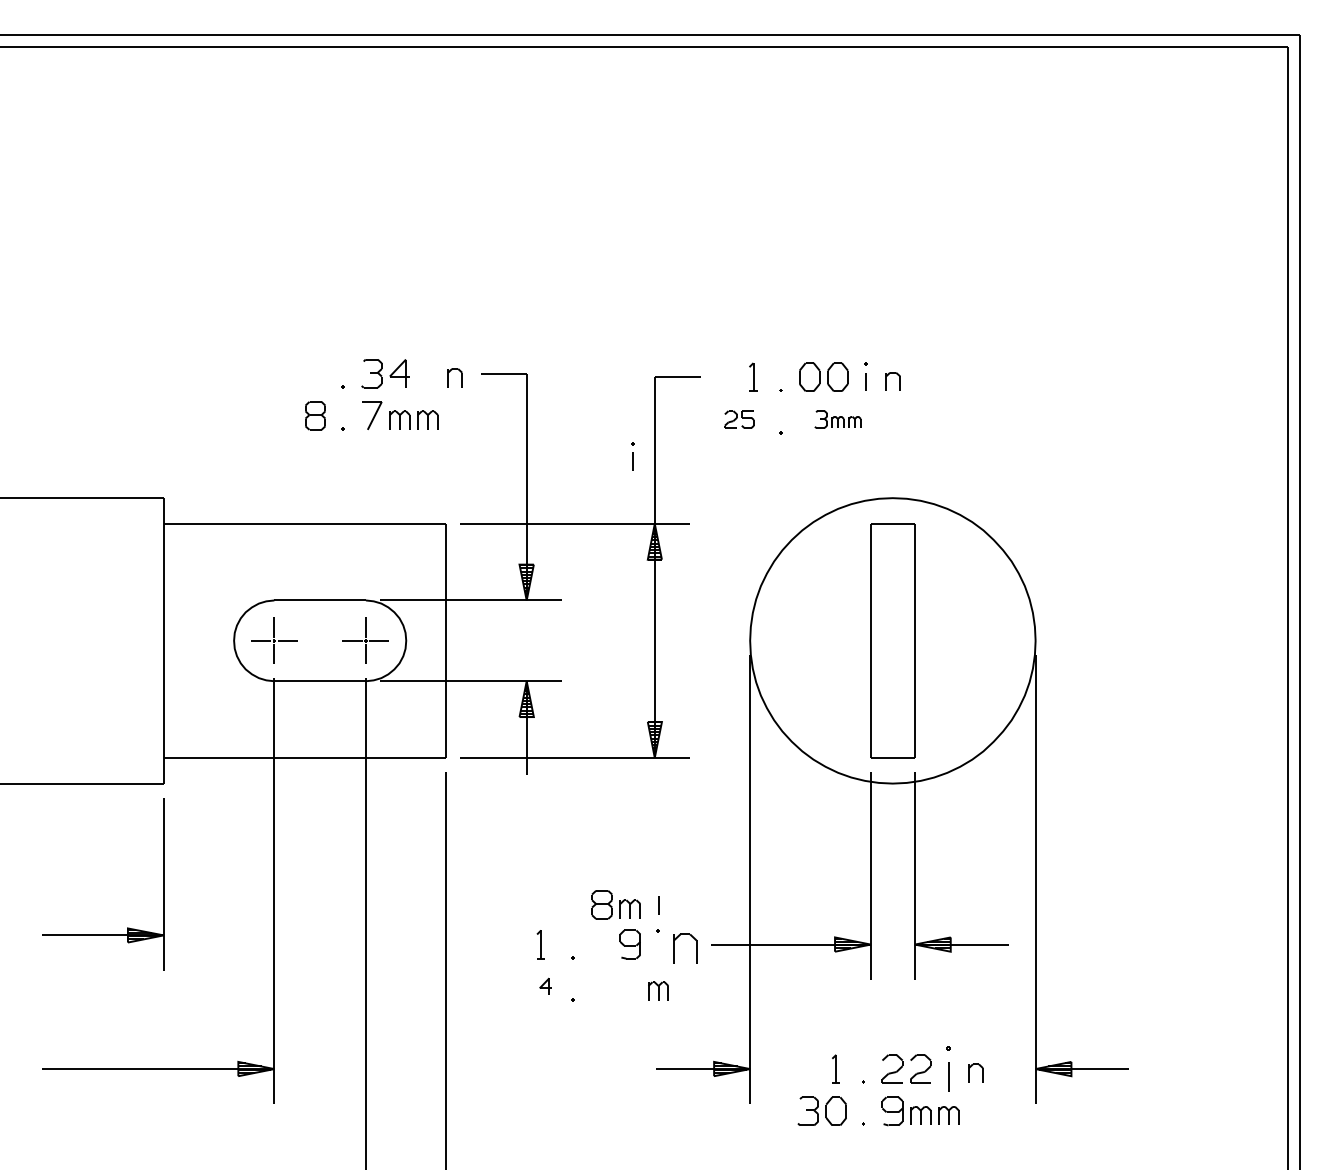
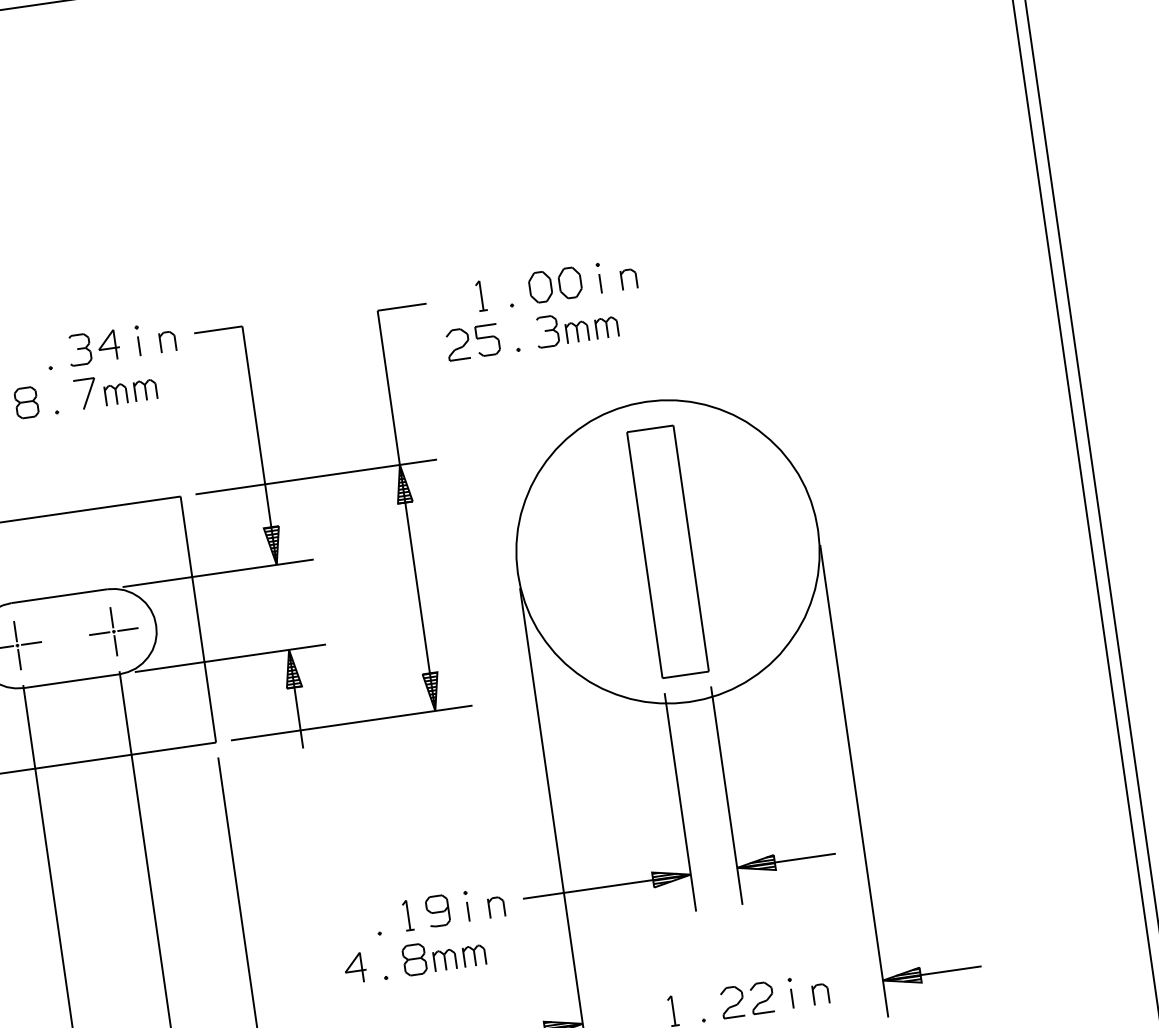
part: (739, 419) -> (473, 342), size x1.67
part: (837, 419) -> (576, 327), size x1.67
part: (632, 456) -> (138, 341), moved
part: (615, 904) -> (428, 957), moved
line: (658, 905) -> (468, 911), moved
part: (540, 944) -> (407, 915), moved
part: (685, 948) -> (496, 906), size x0.62
part: (545, 986) -> (355, 968), size x1.67
part: (948, 1068) -> (791, 993), size x0.62

